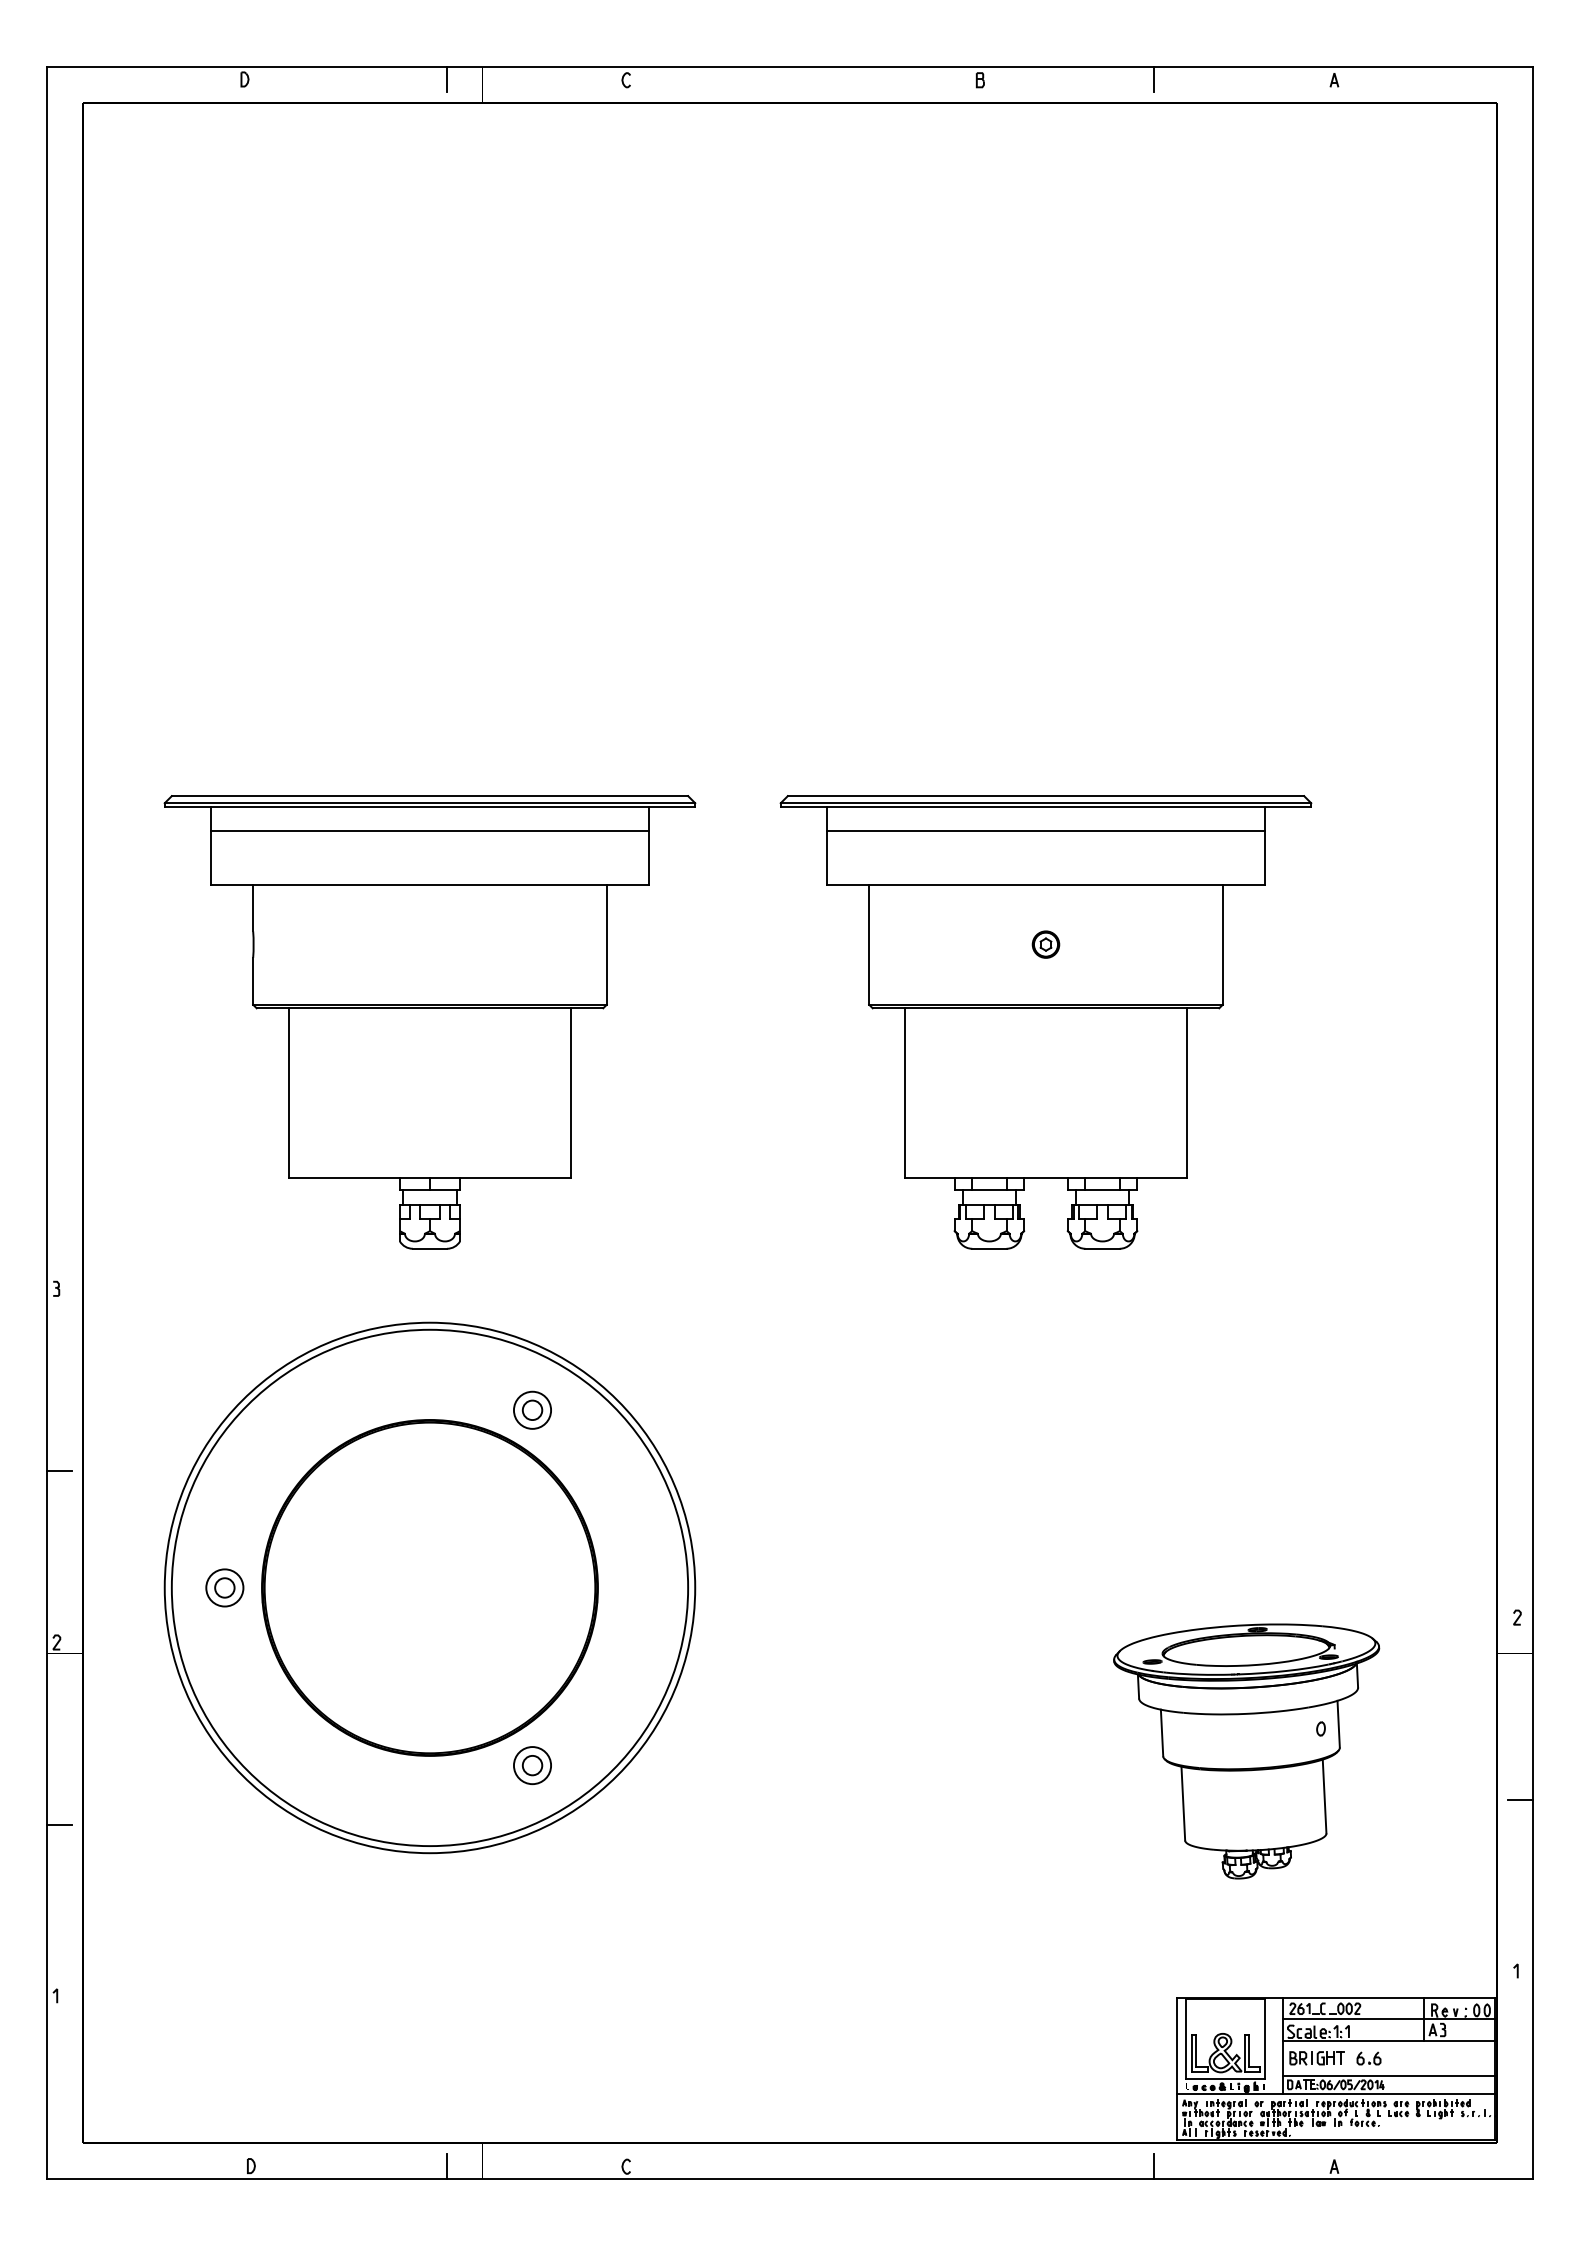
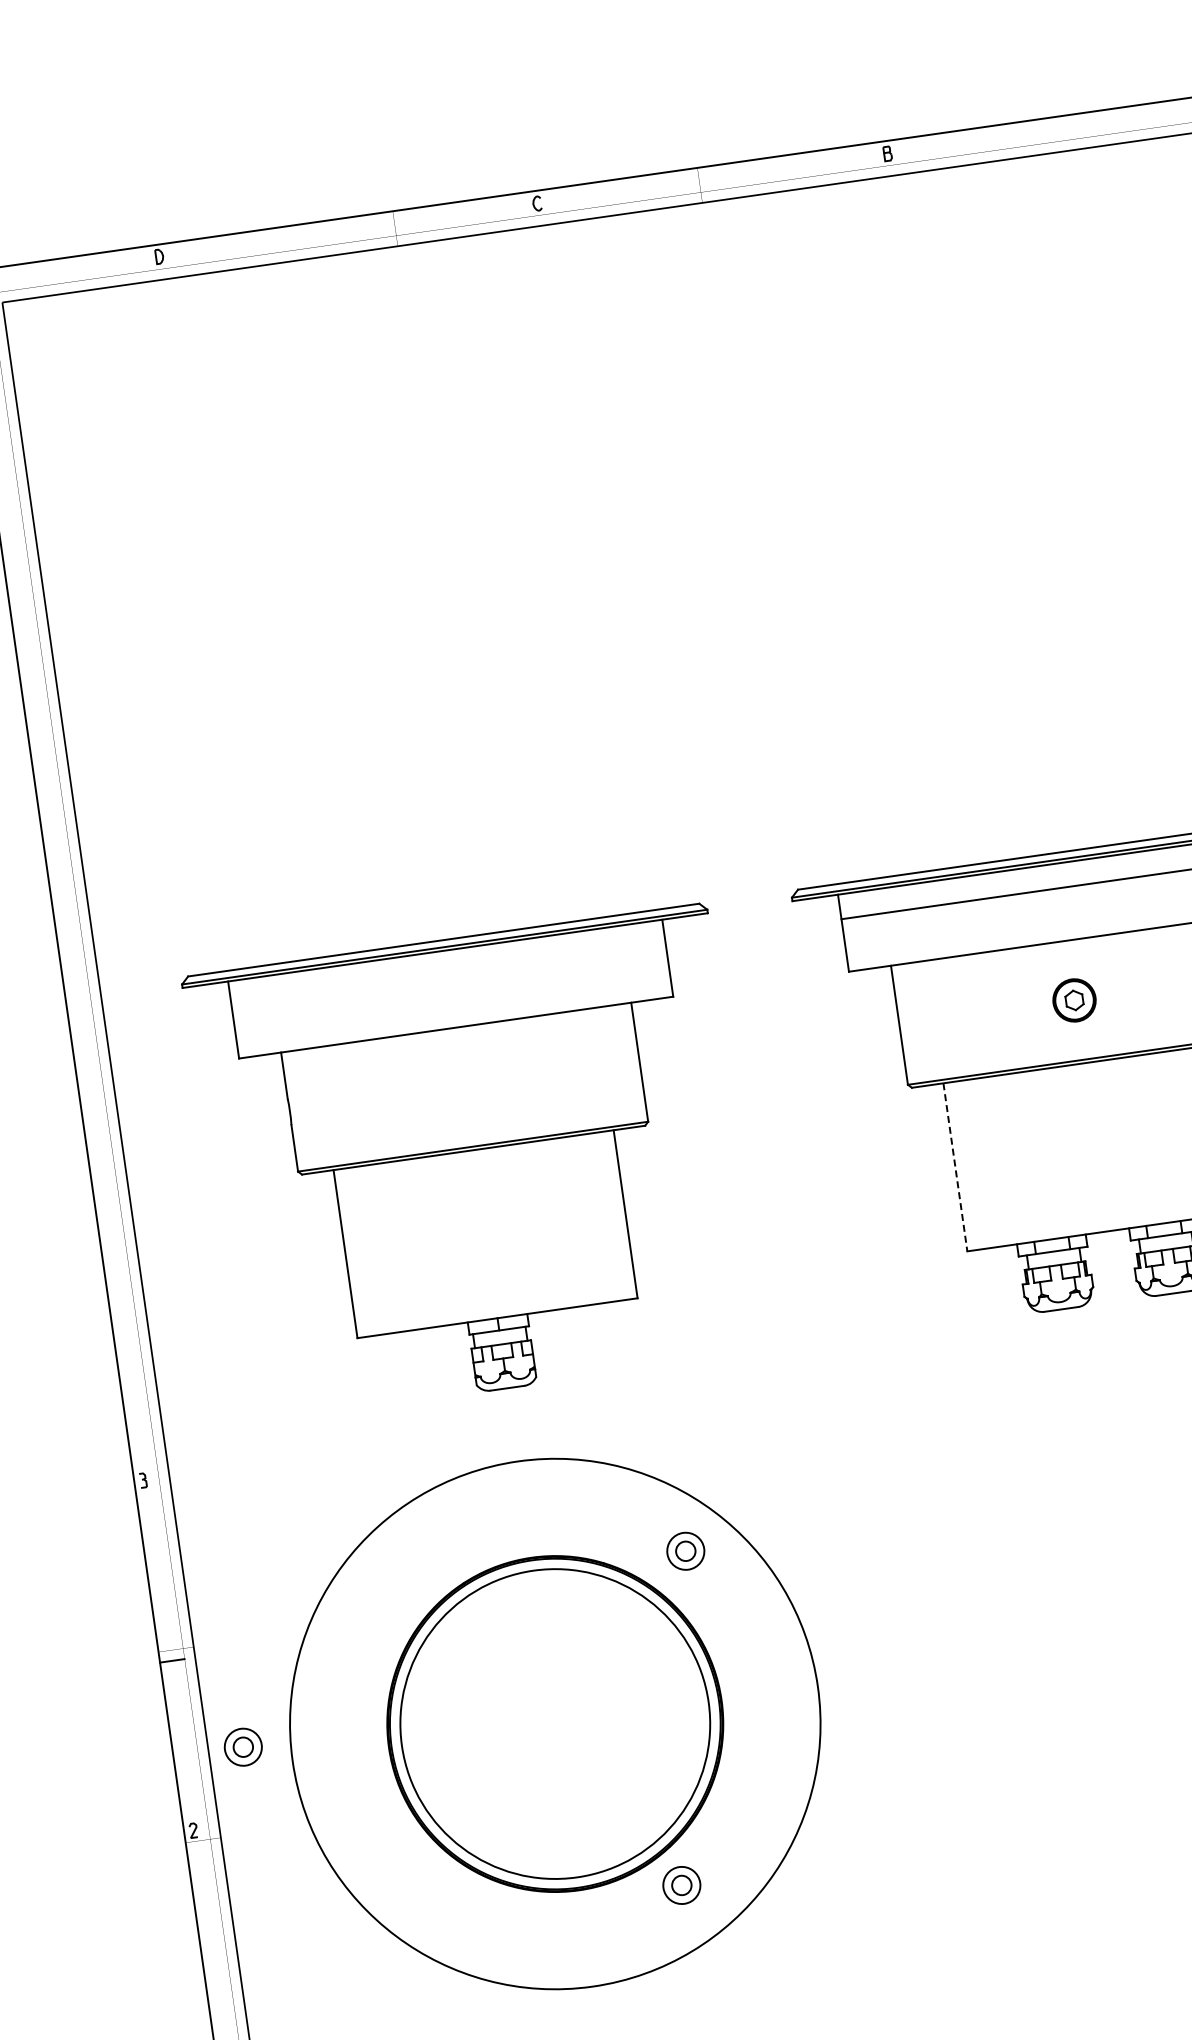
line: (446, 79) -> (359, 228), removed
line: (1154, 79) -> (1060, 128), removed
line: (429, 831) -> (448, 975), removed
part: (1045, 944) -> (1074, 1000), size x1.6
line: (904, 1093) -> (955, 1167), solid -> dashed
part: (532, 1409) -> (685, 1550), moved
part: (224, 1587) -> (242, 1746), moved
circle: (429, 1587) -> (554, 1723), size x0.6
line: (59, 1825) -> (221, 2011), removed

